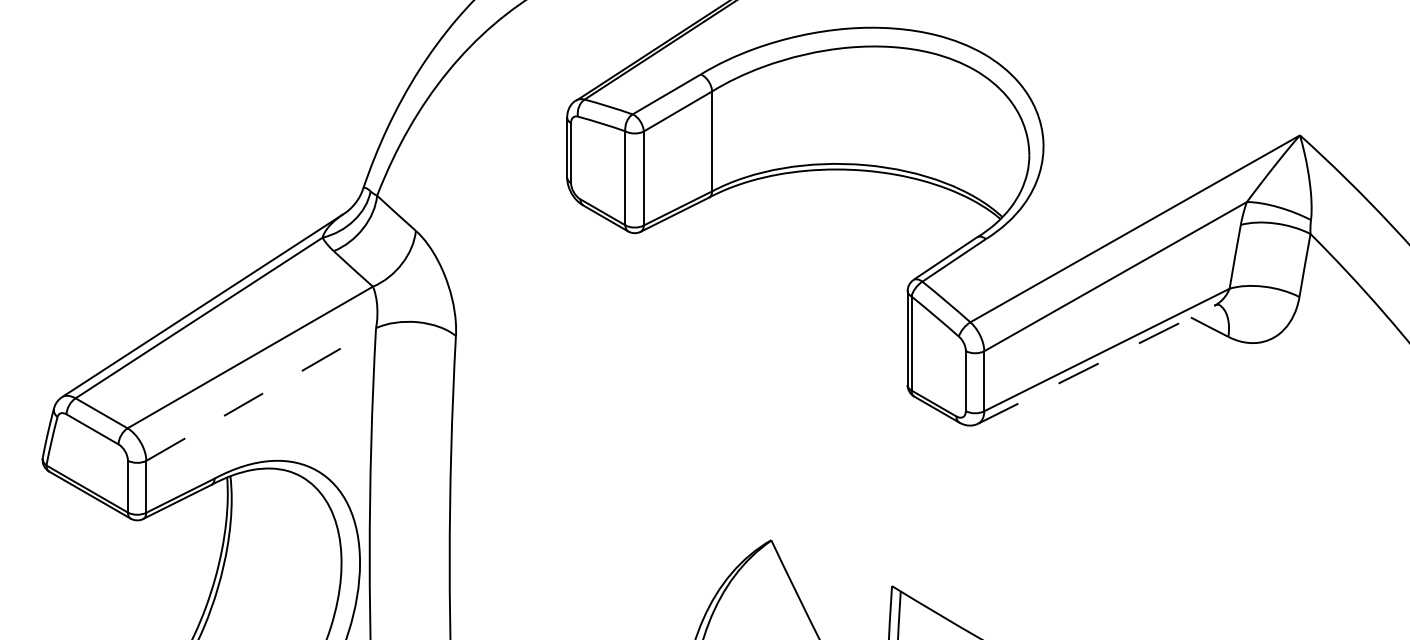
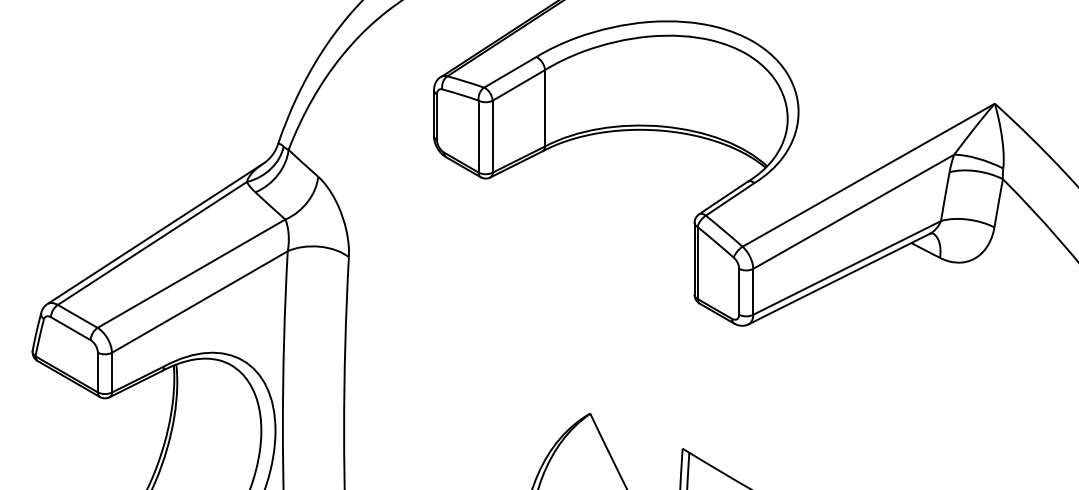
line: (1095, 365) -> (838, 279), dashed -> solid
line: (262, 393) -> (200, 301), dashed -> solid

